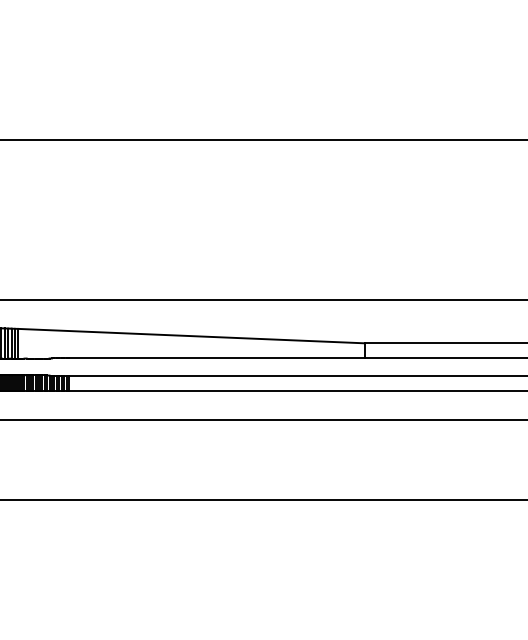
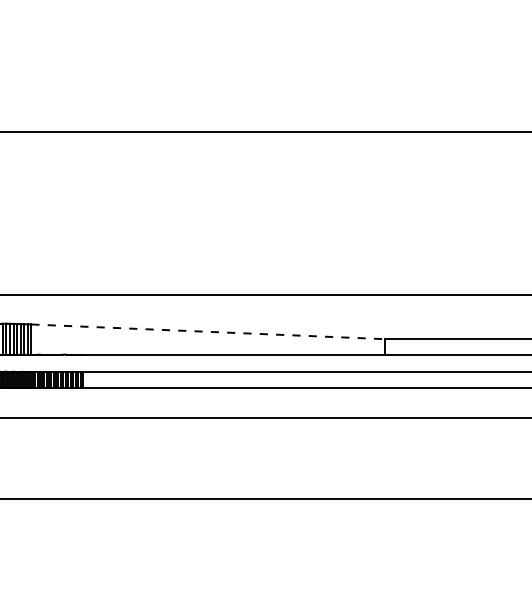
line: (192, 336) -> (208, 332), solid -> dashed

